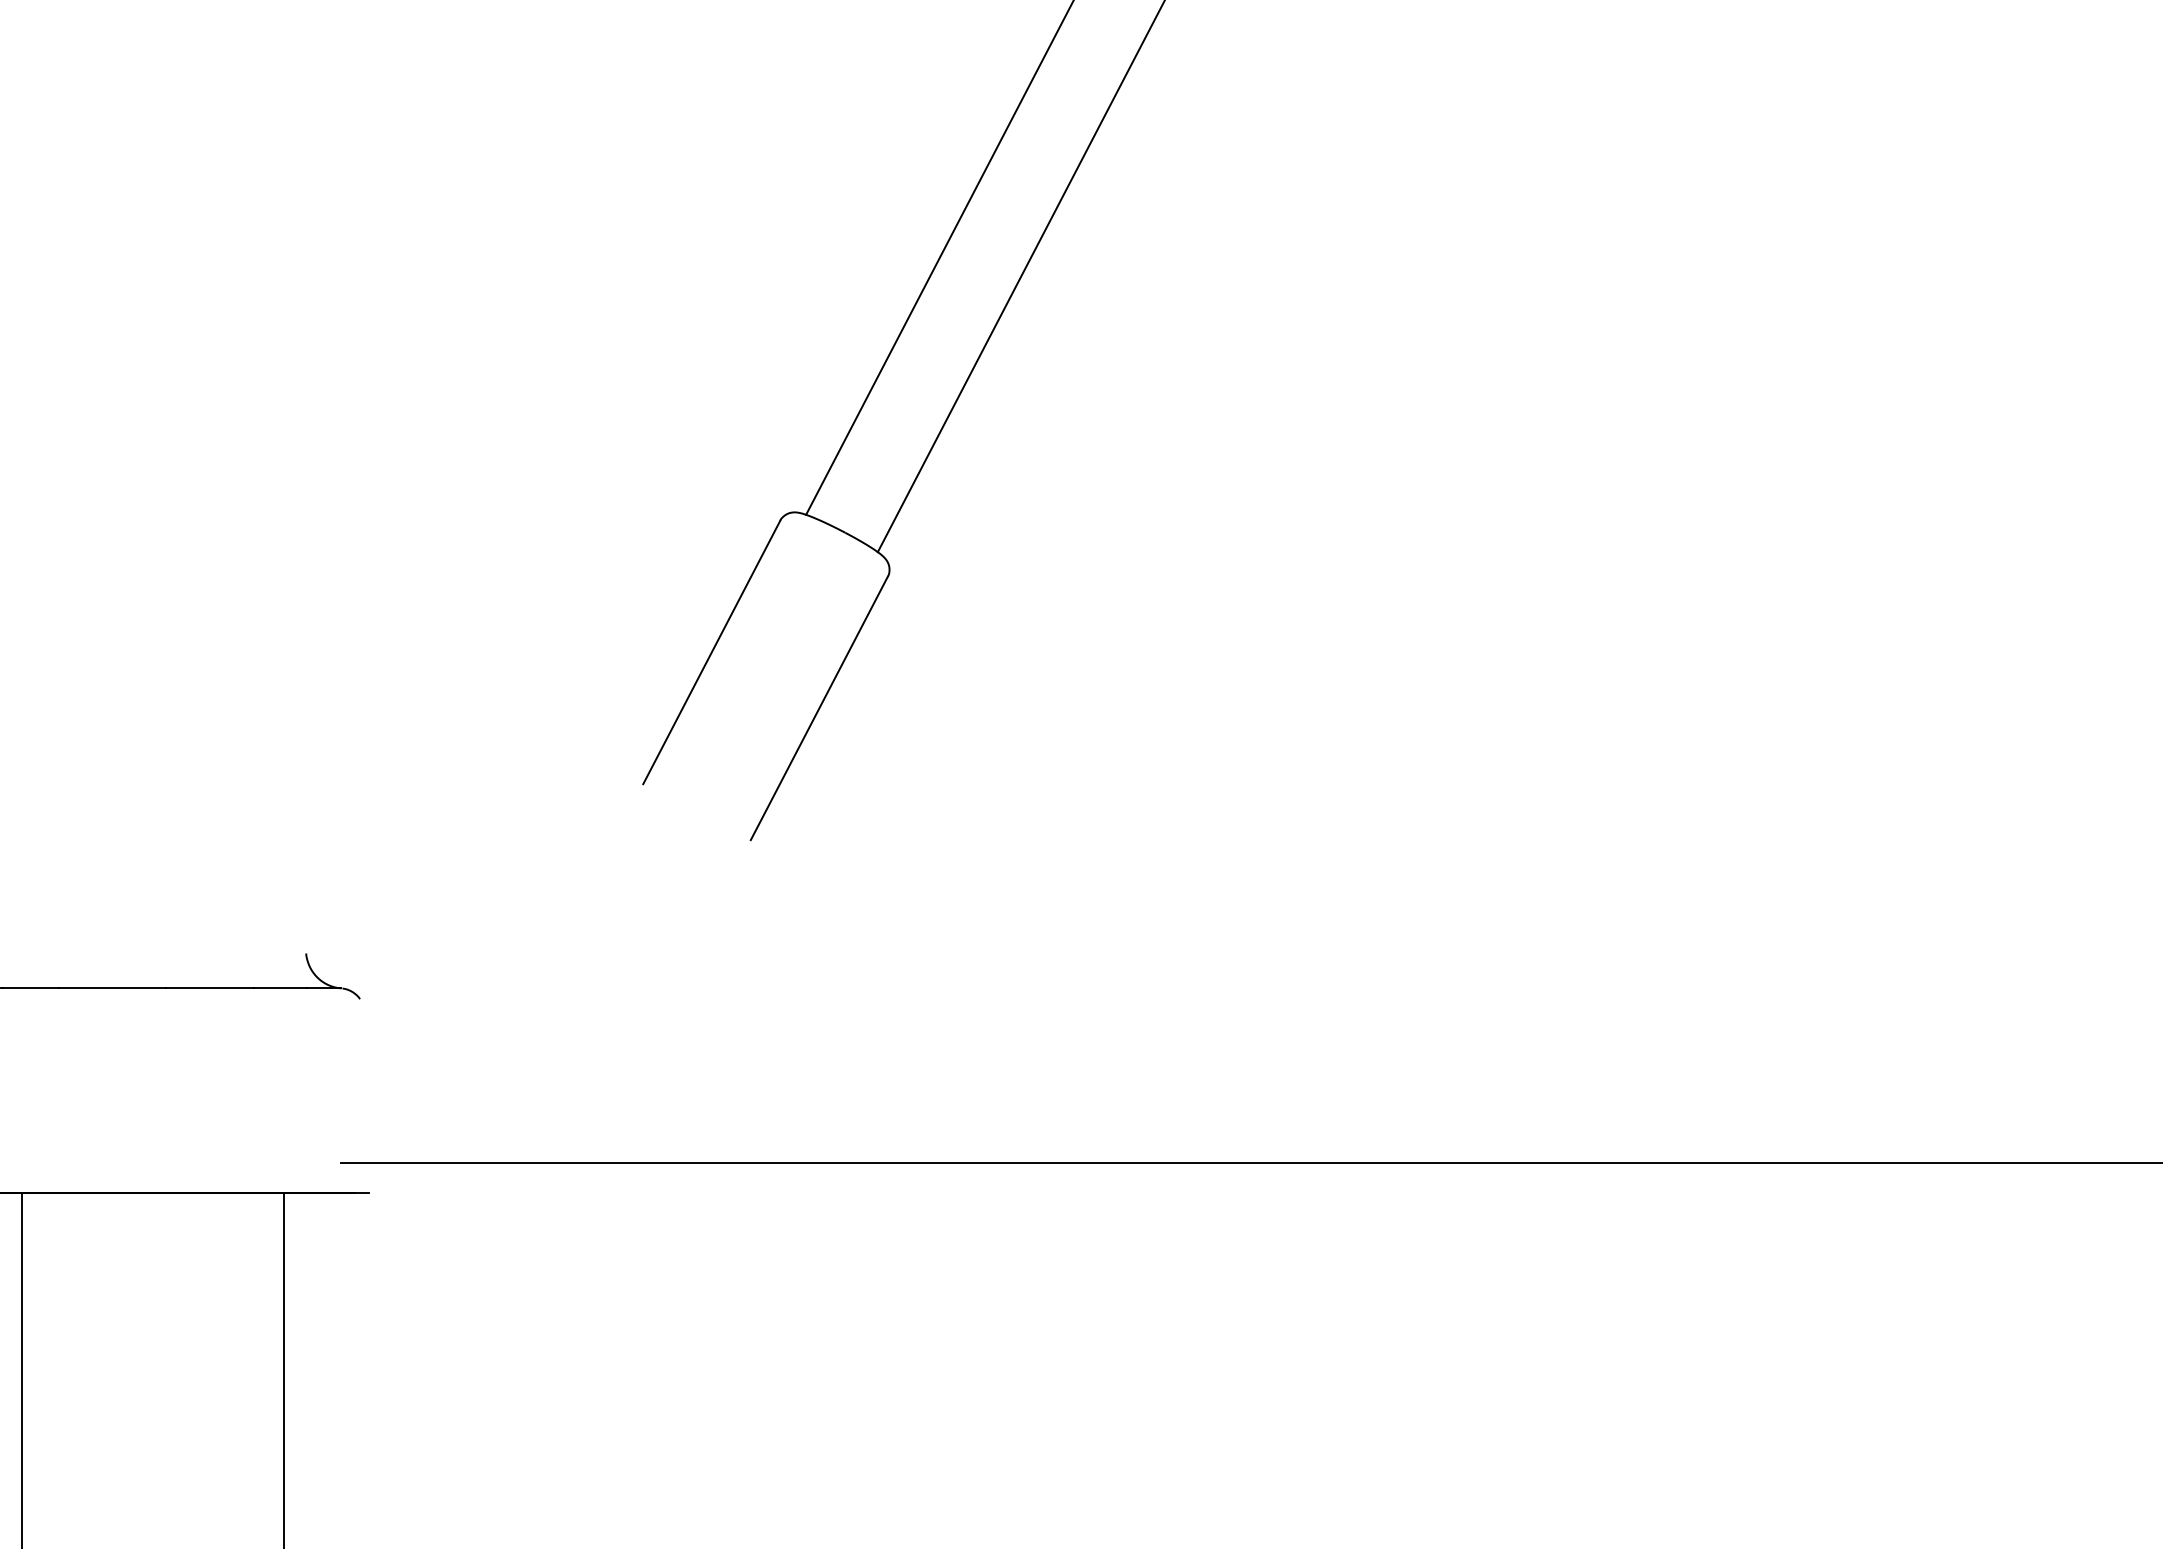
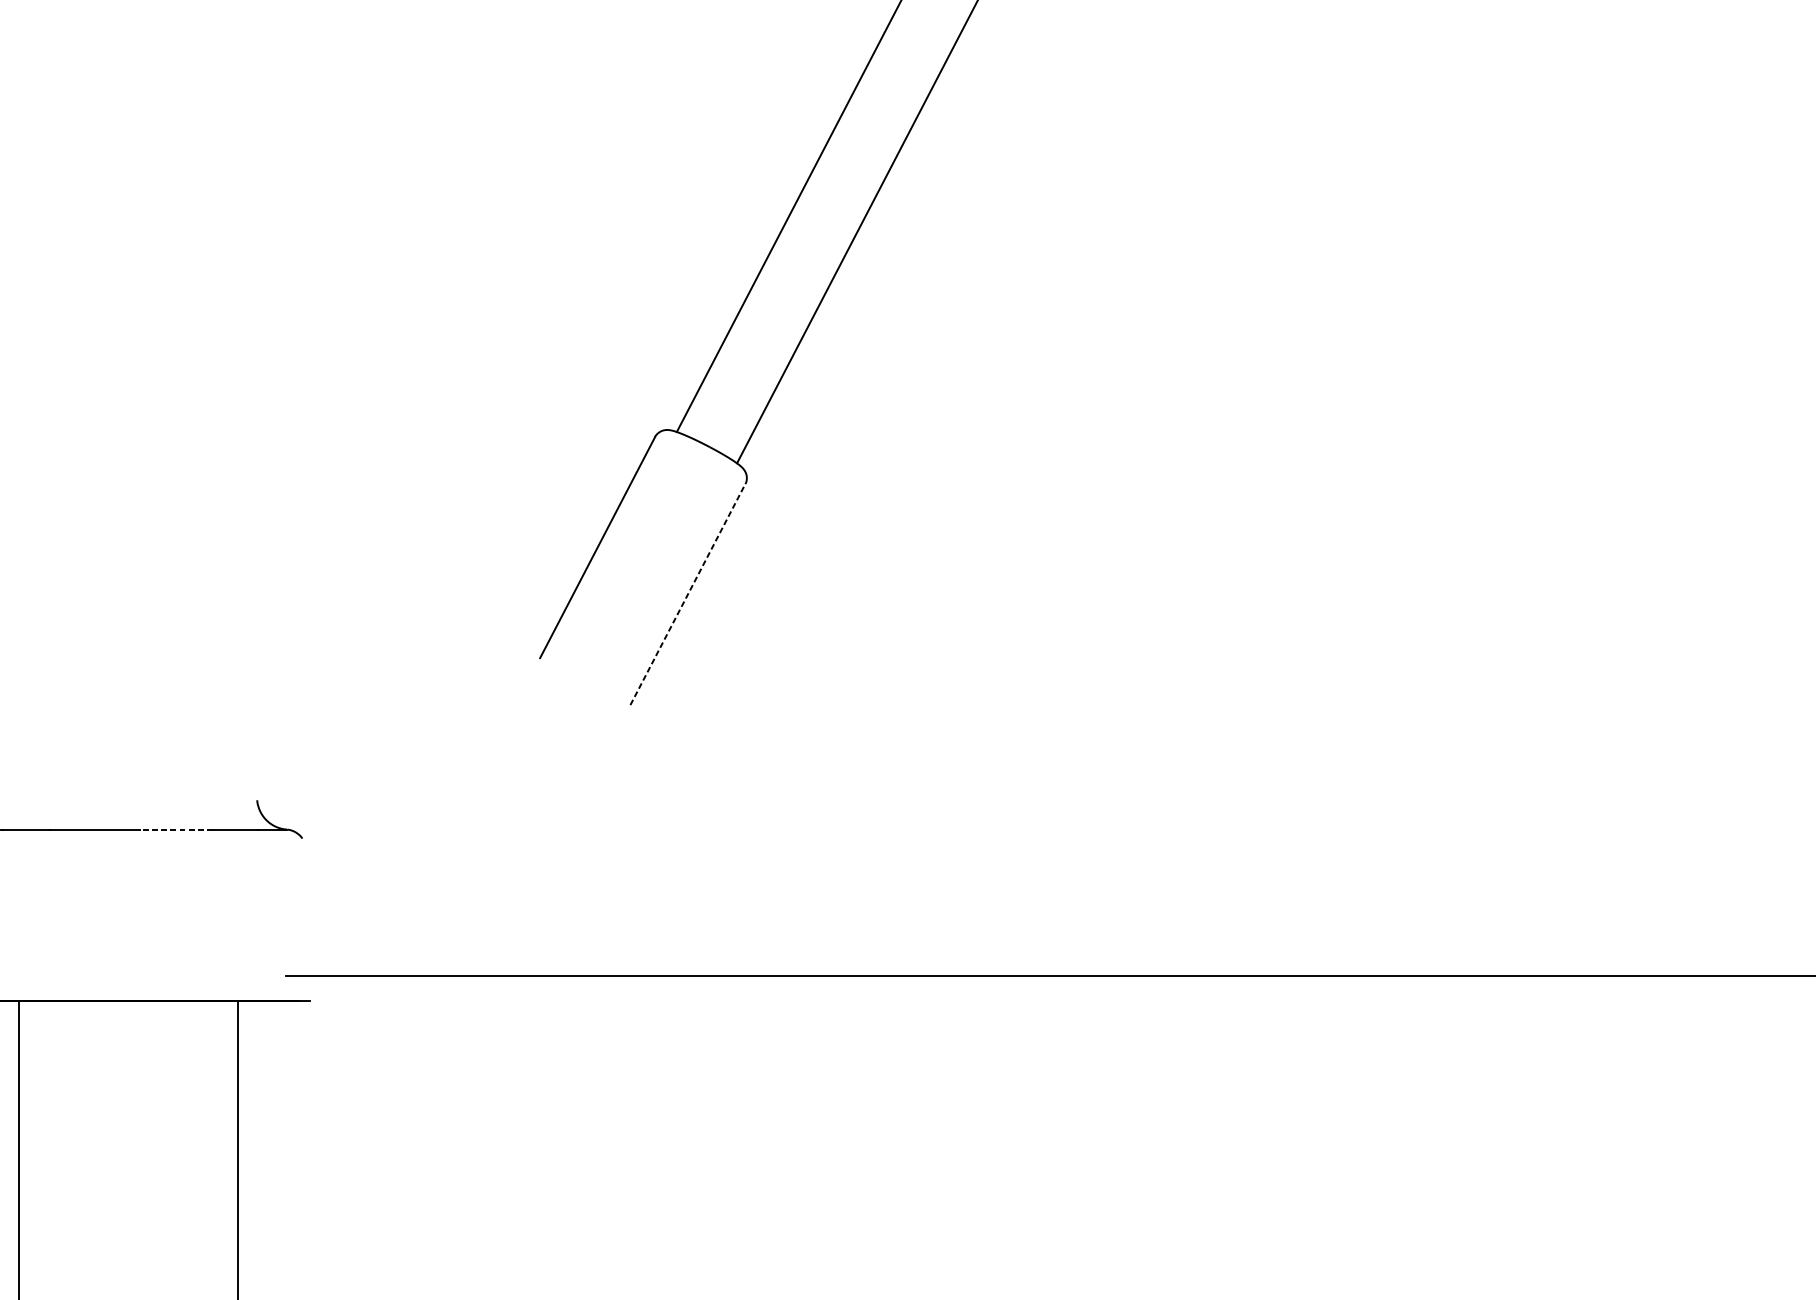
line: (819, 708) -> (688, 594), solid -> dashed
line: (210, 988) -> (176, 829), solid -> dashed

